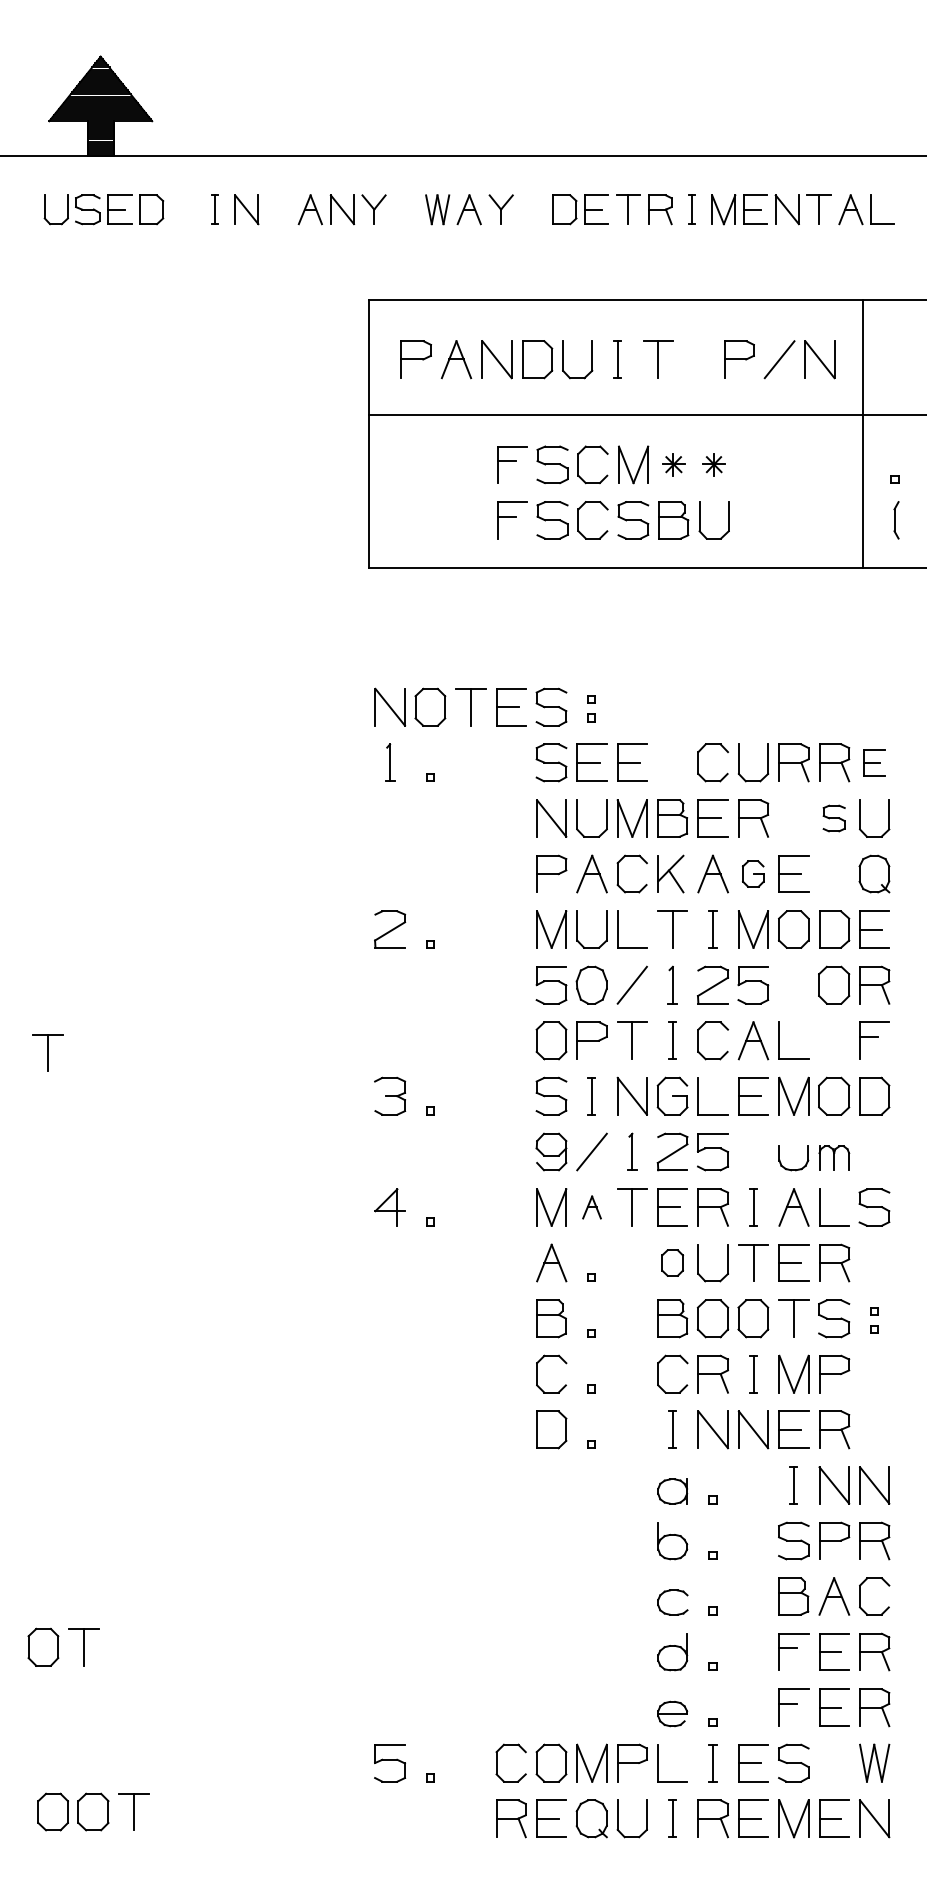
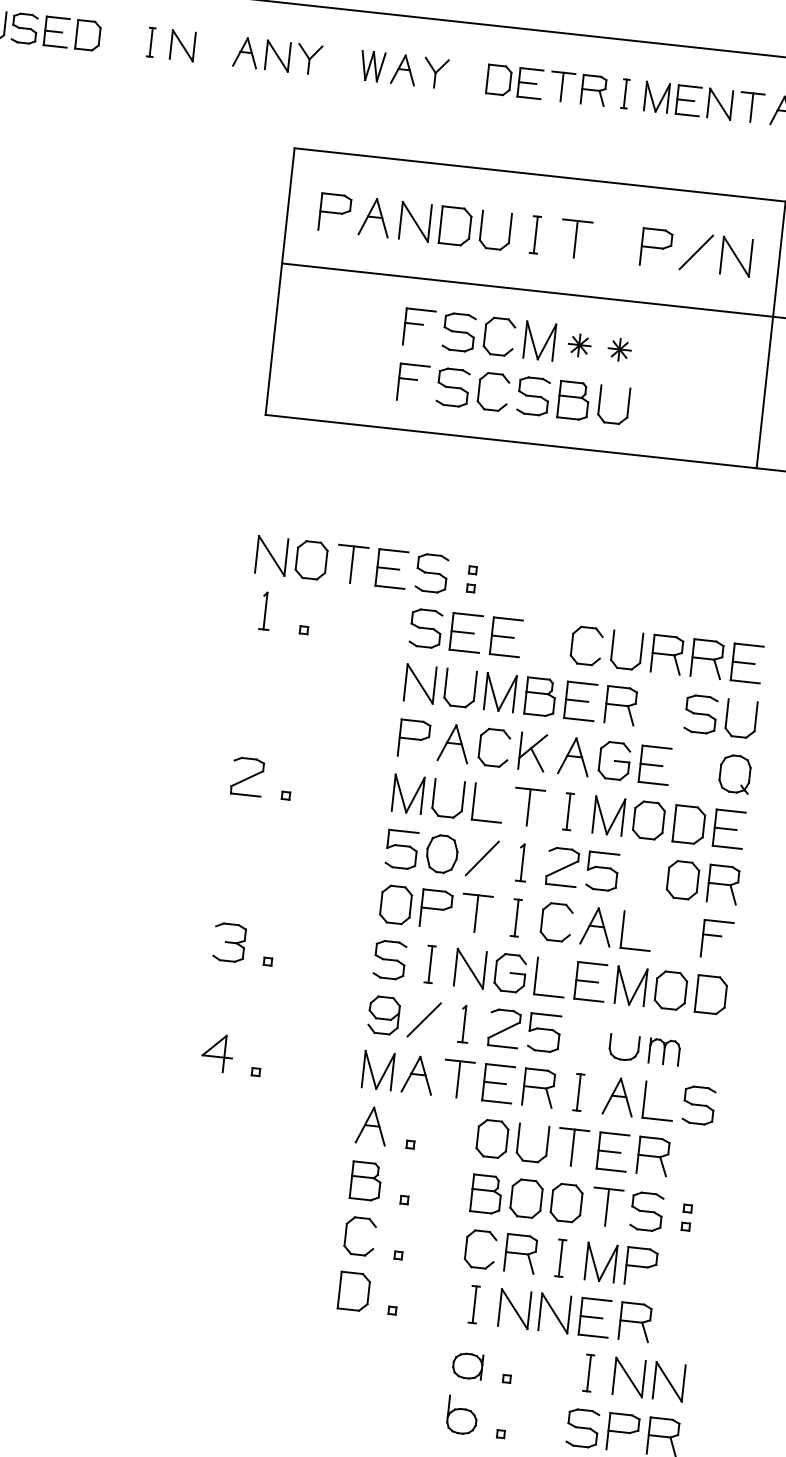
part: (874, 762) -> (747, 663), size x1.43
part: (834, 818) -> (701, 714), size x1.43
part: (753, 873) -> (614, 760), size x1.43
part: (591, 1207) -> (417, 1074), size x1.67
part: (672, 1262) -> (492, 1138), size x1.43

